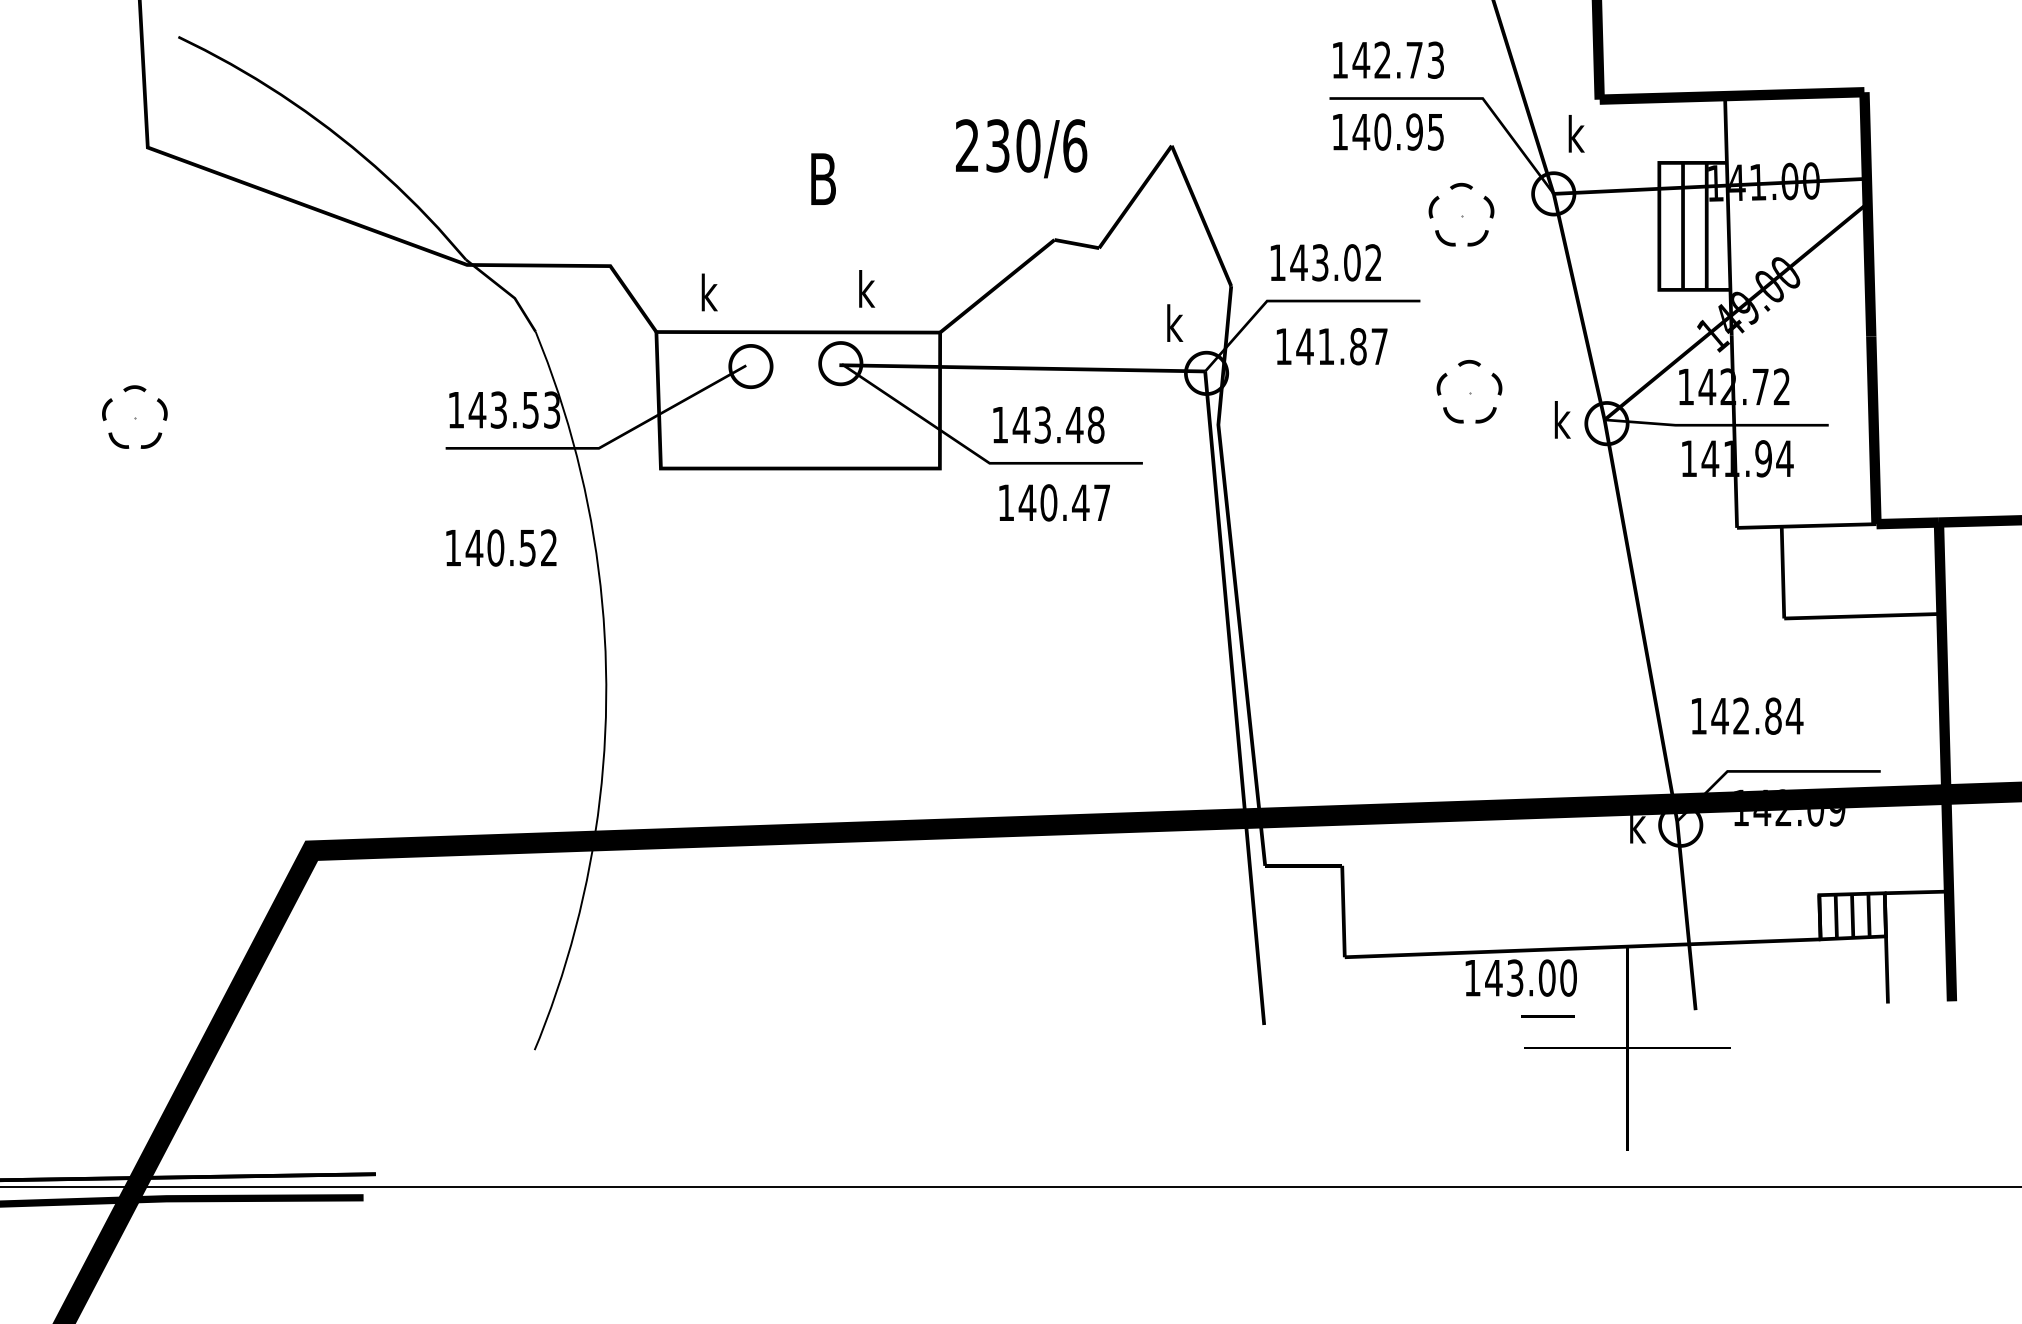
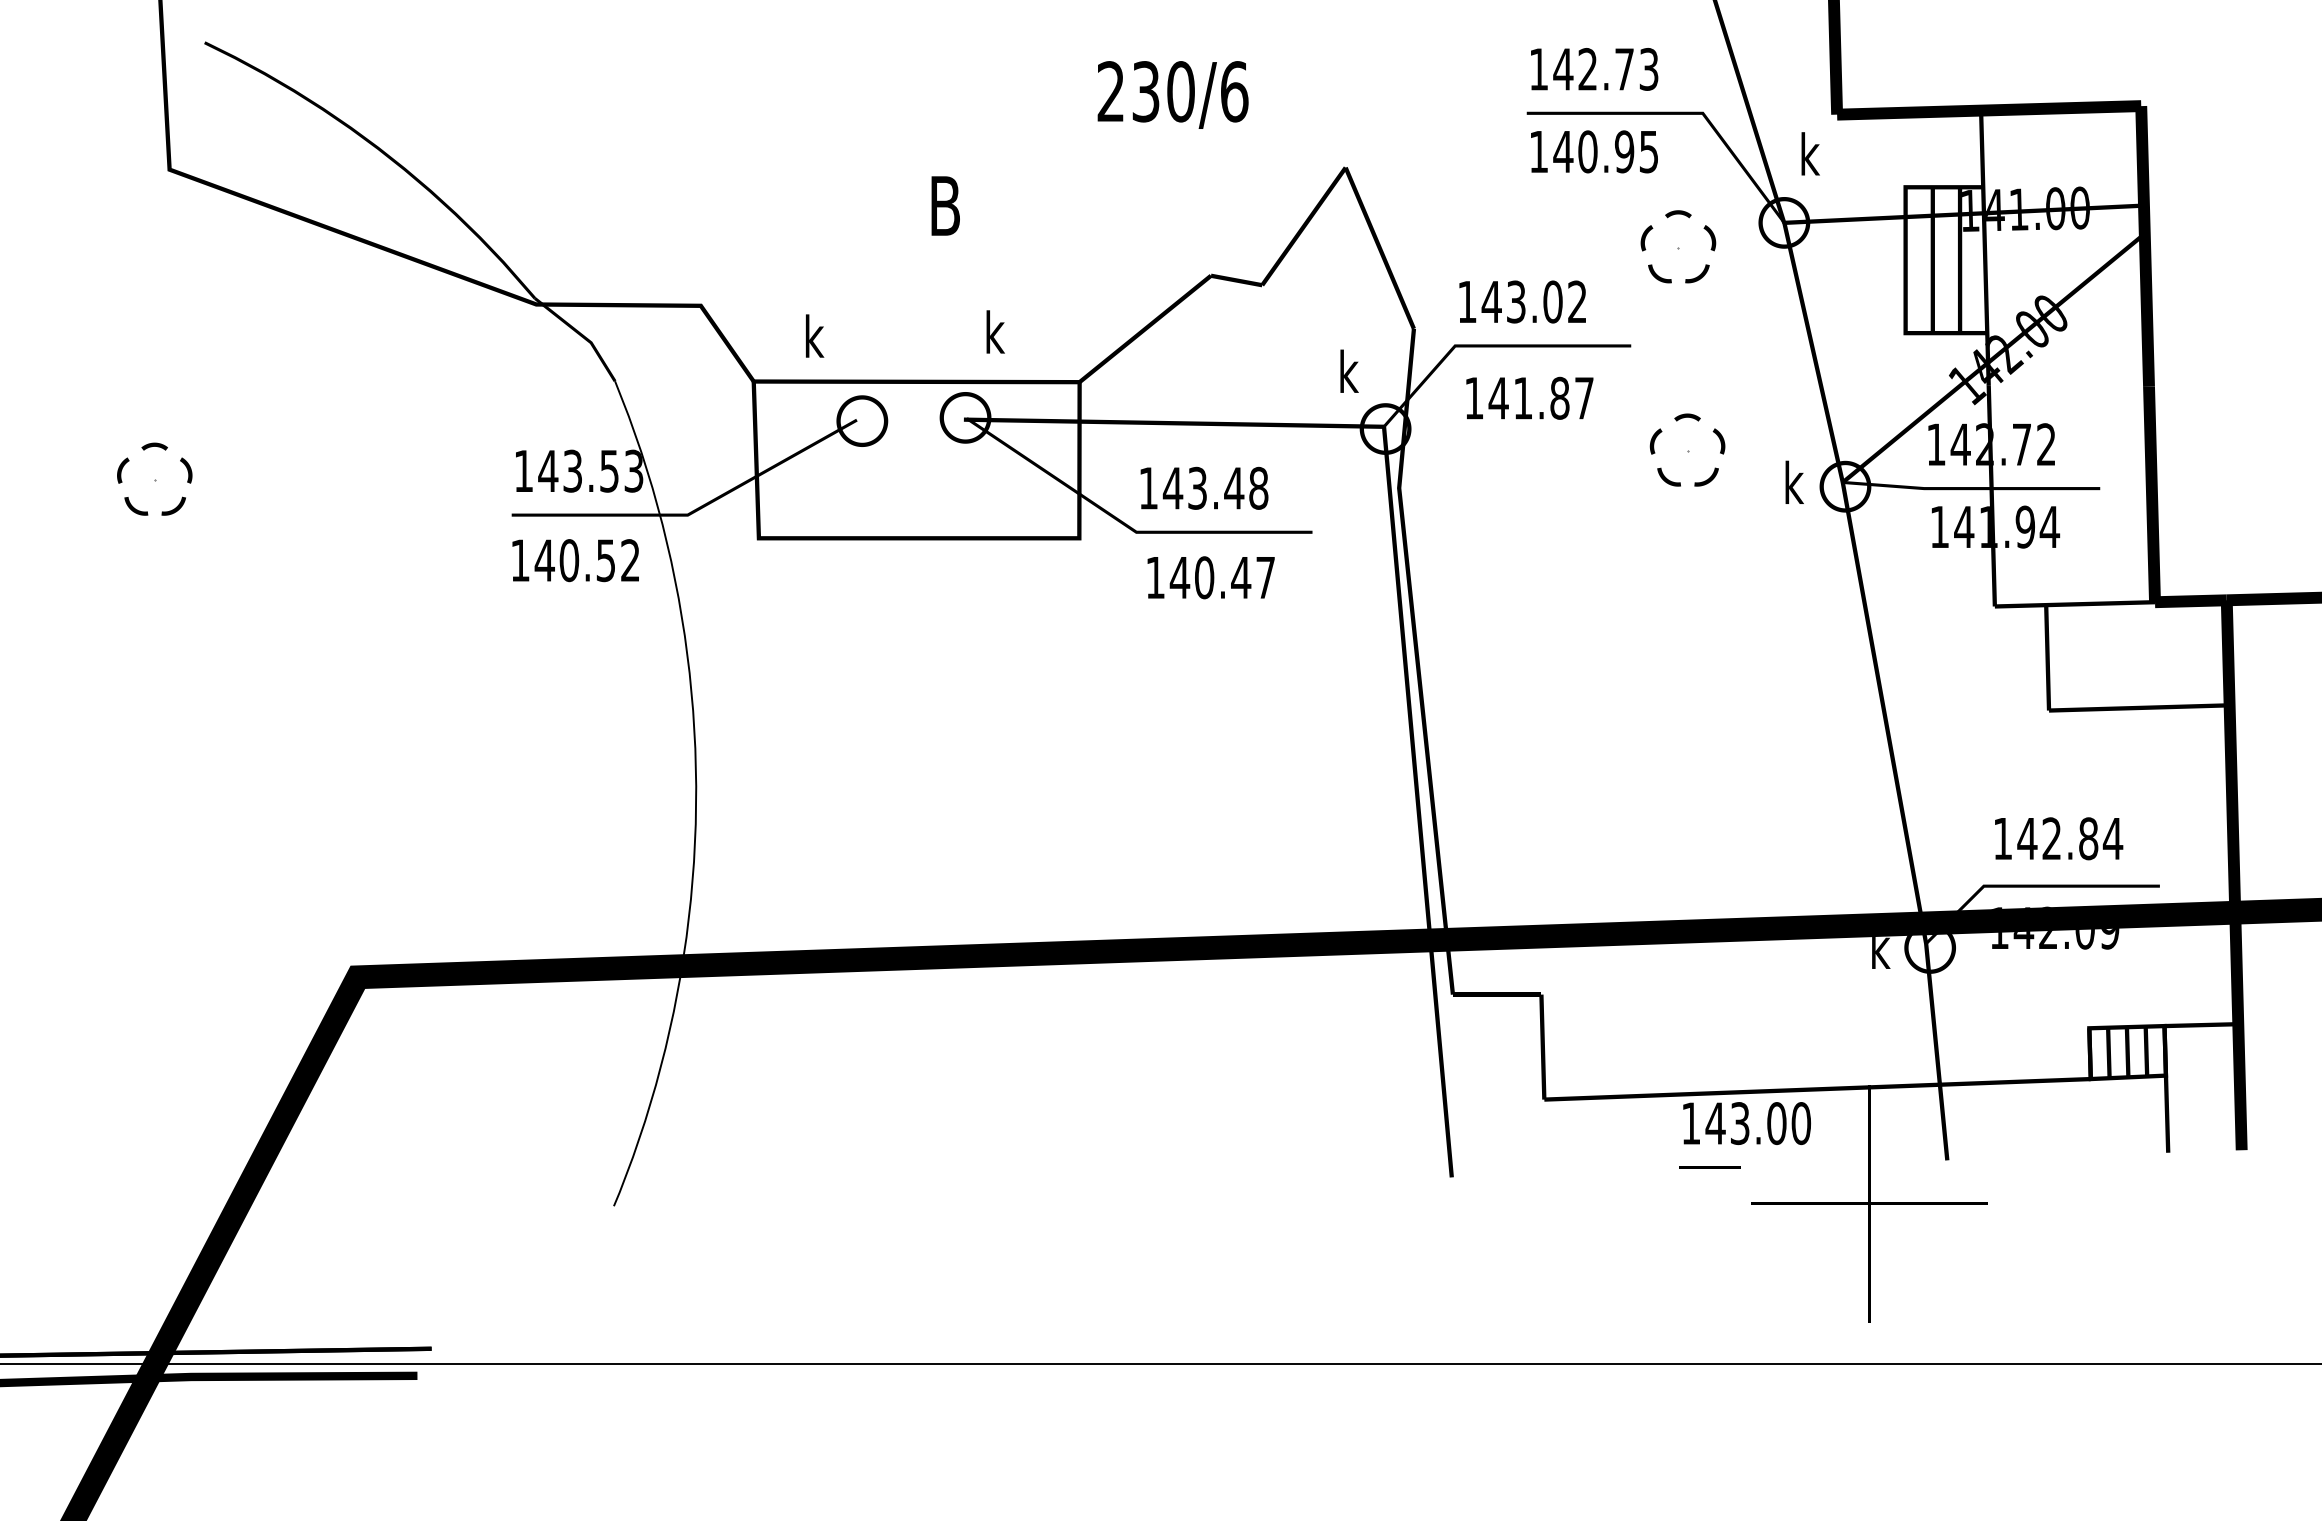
text: (1021, 148) -> (1172, 94), moved
text: (1745, 308) -> (2004, 354), 149.00 -> 142.00
text: (501, 547) -> (575, 560), moved
text: (1748, 715) -> (2059, 838), moved
line: (1547, 1016) -> (1709, 1167), moved

